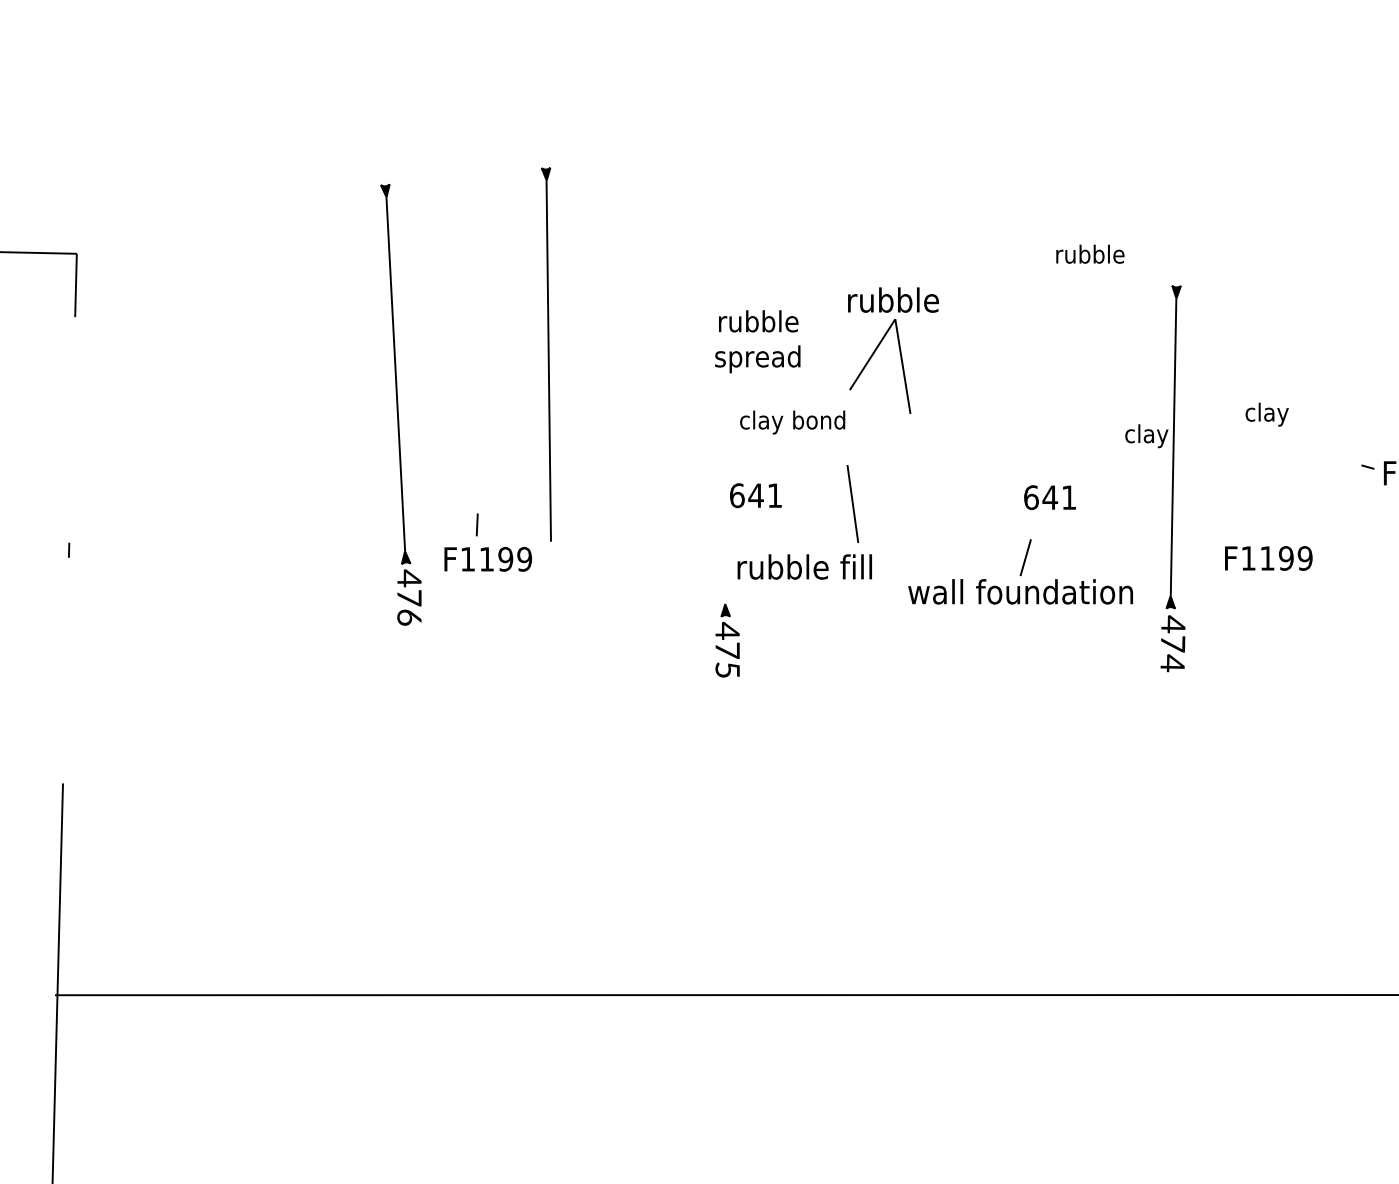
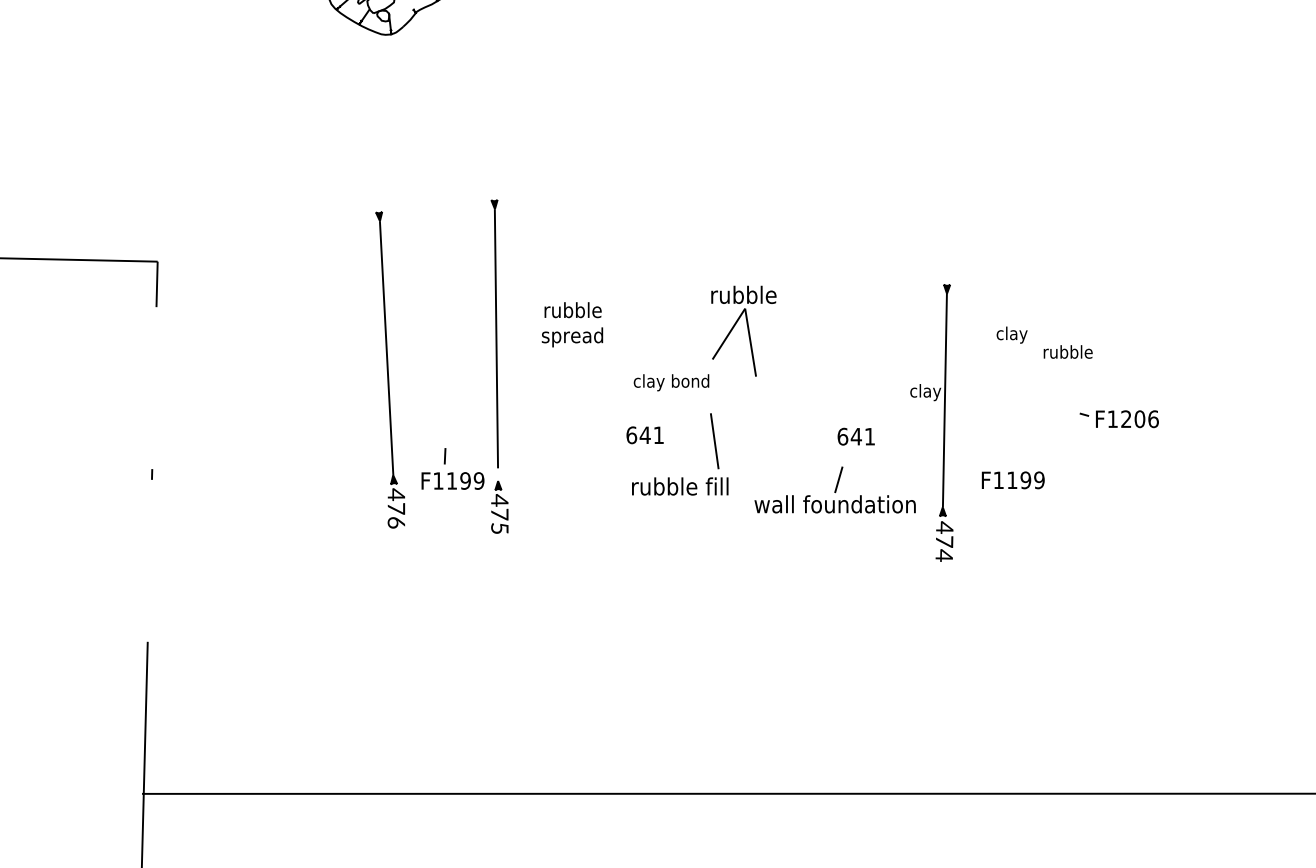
text: (1089, 253) -> (1067, 351), moved
text: (757, 341) -> (572, 324), moved
text: (1266, 413) -> (1011, 334), moved
part: (727, 639) -> (499, 506), moved

